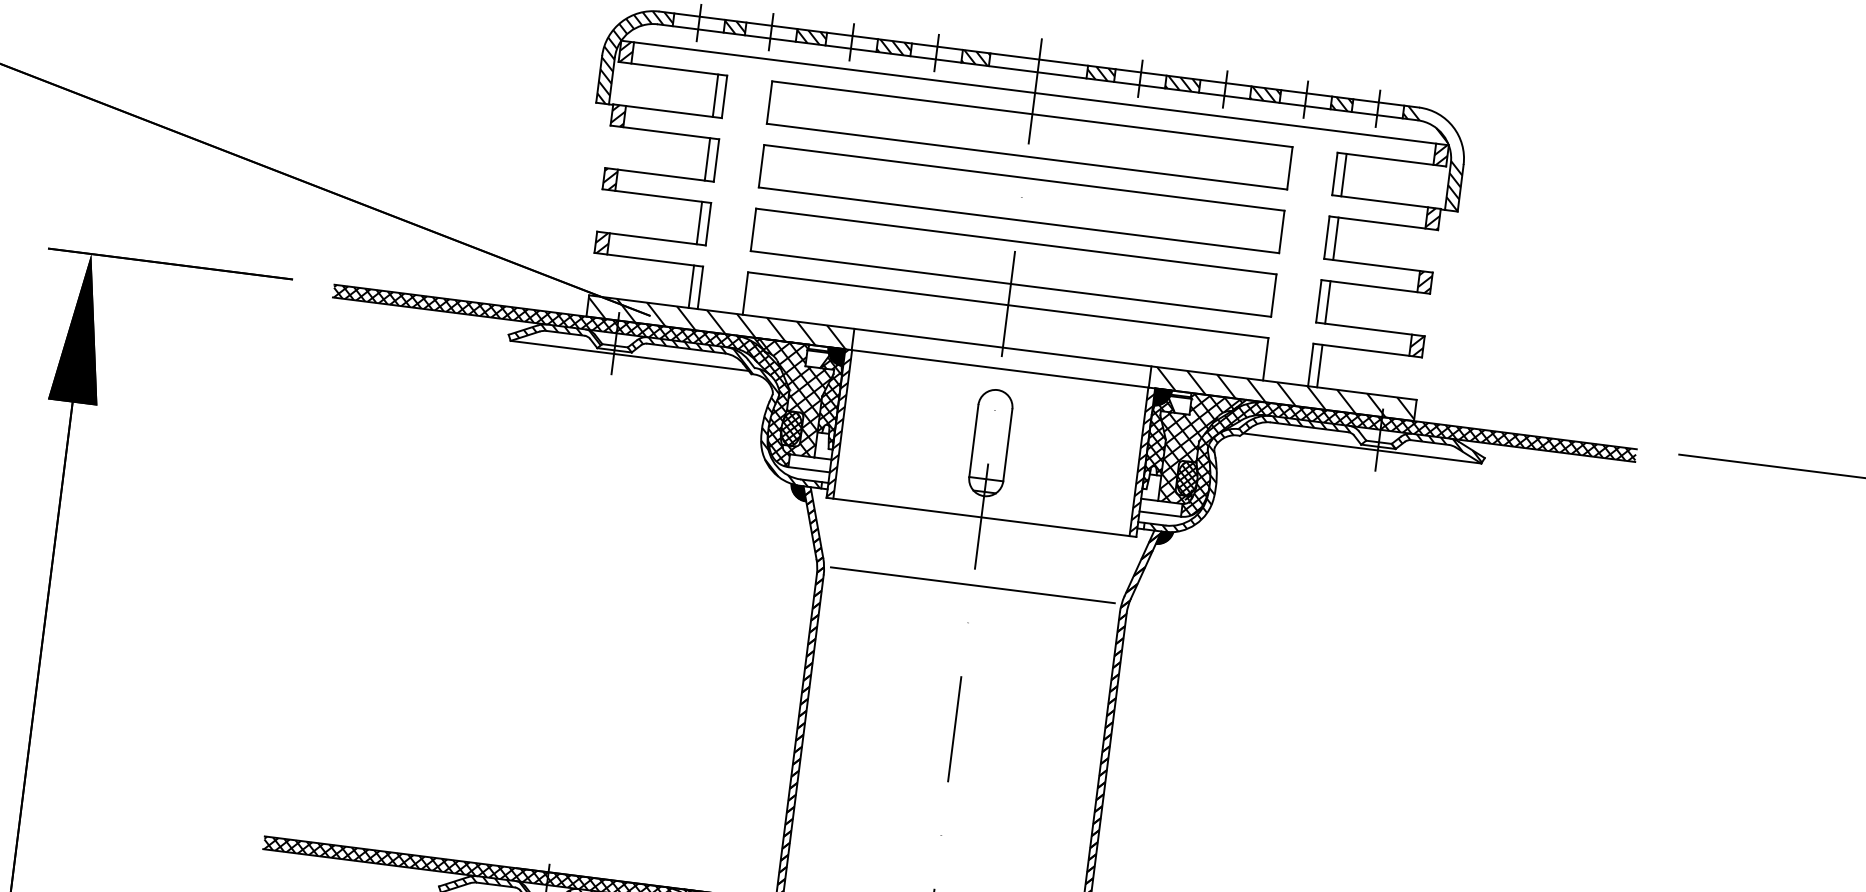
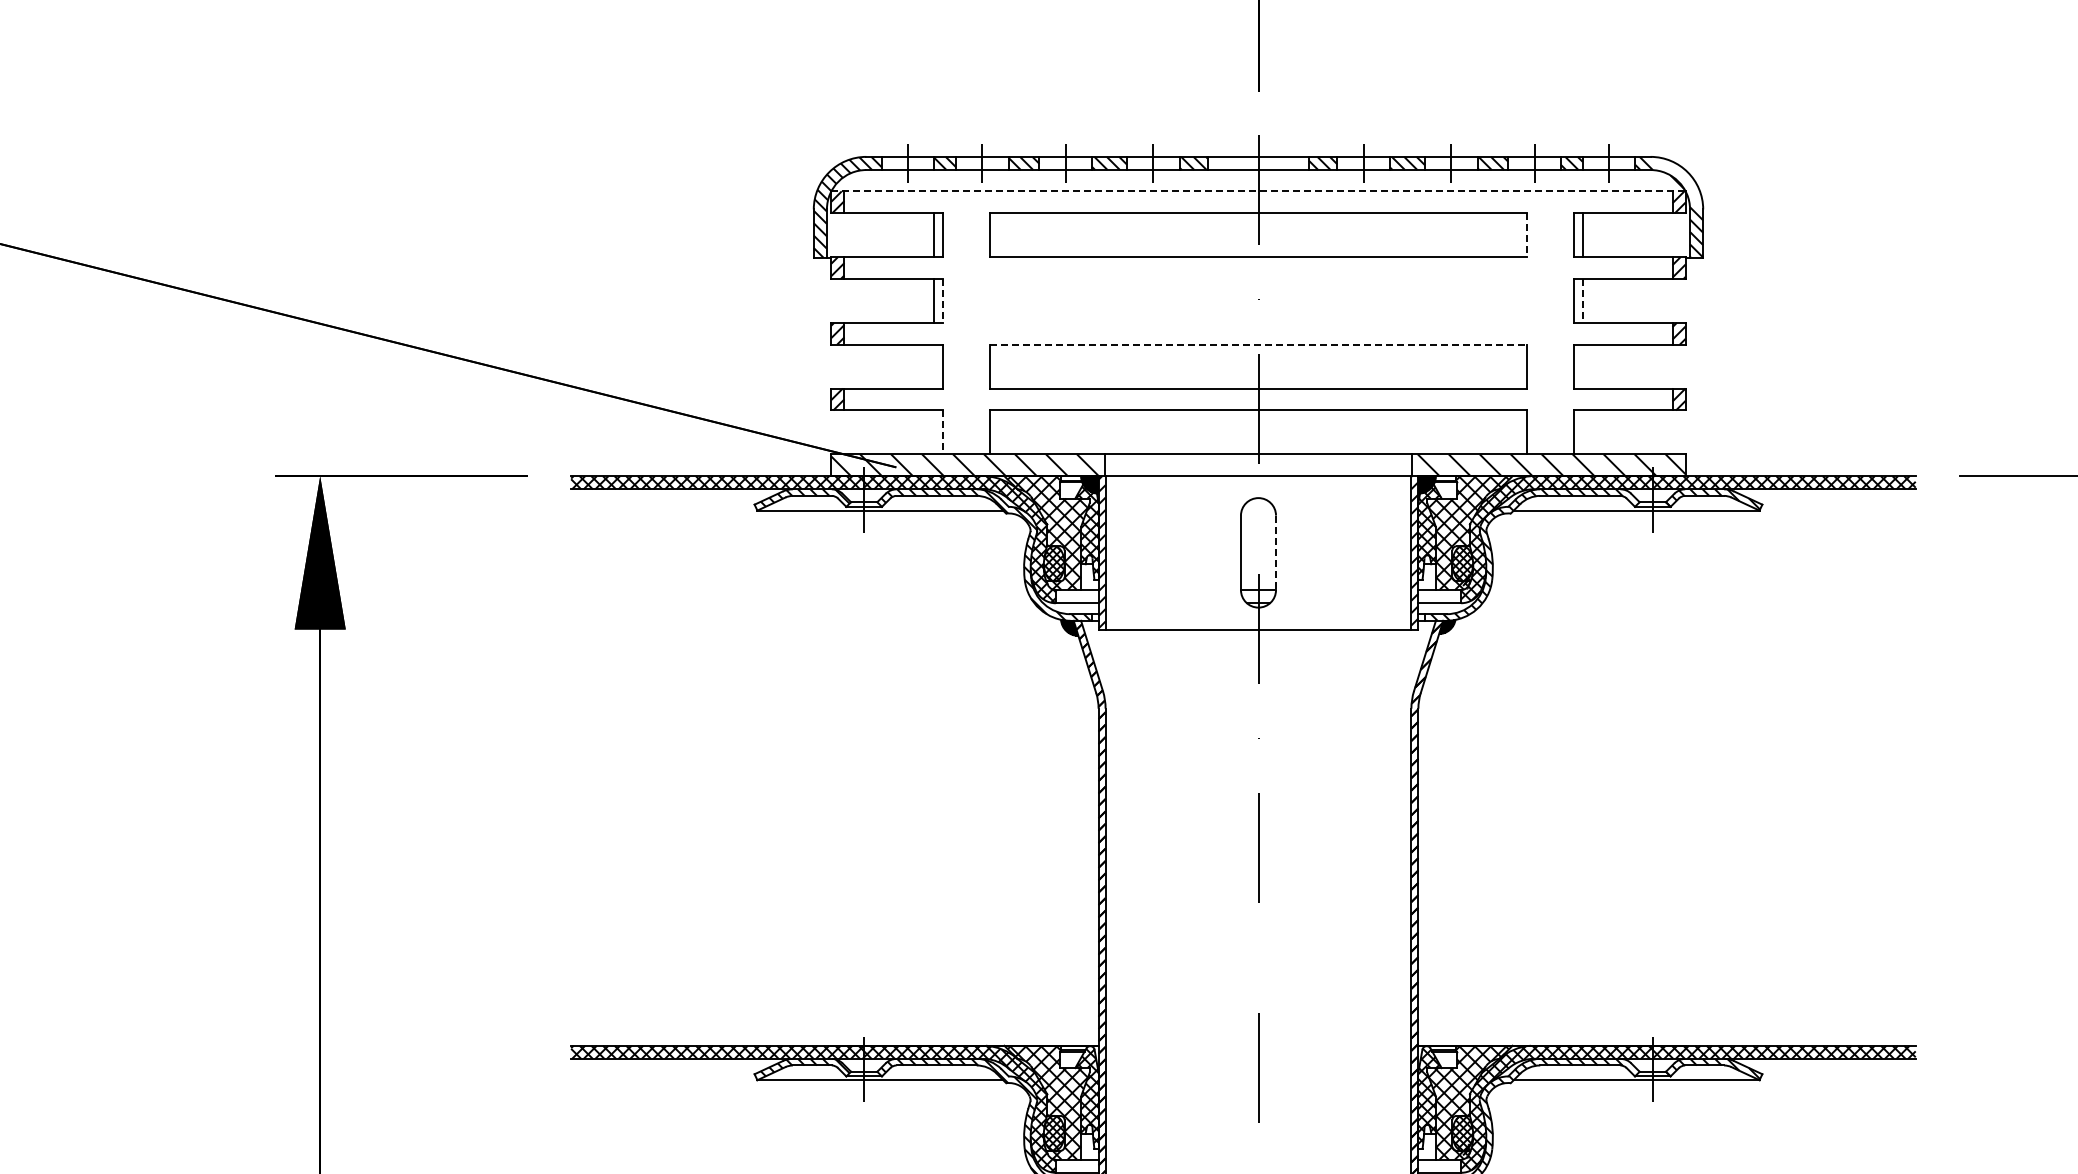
line: (1036, 93) -> (1259, 191), solid -> dashed
line: (716, 160) -> (943, 300), solid -> dashed
line: (1290, 168) -> (1527, 235), solid -> dashed
part: (1021, 198) -> (1258, 300), removed
line: (699, 222) -> (934, 366), removed
line: (1335, 238) -> (1582, 300), solid -> dashed
line: (1016, 241) -> (1258, 344), solid -> dashed
line: (691, 286) -> (934, 432), removed
line: (700, 287) -> (943, 432), solid -> dashed
line: (1327, 302) -> (1582, 366), removed
line: (1319, 366) -> (1582, 432), removed
line: (1008, 445) -> (1276, 553), solid -> dashed
line: (972, 585) -> (1258, 699), removed

